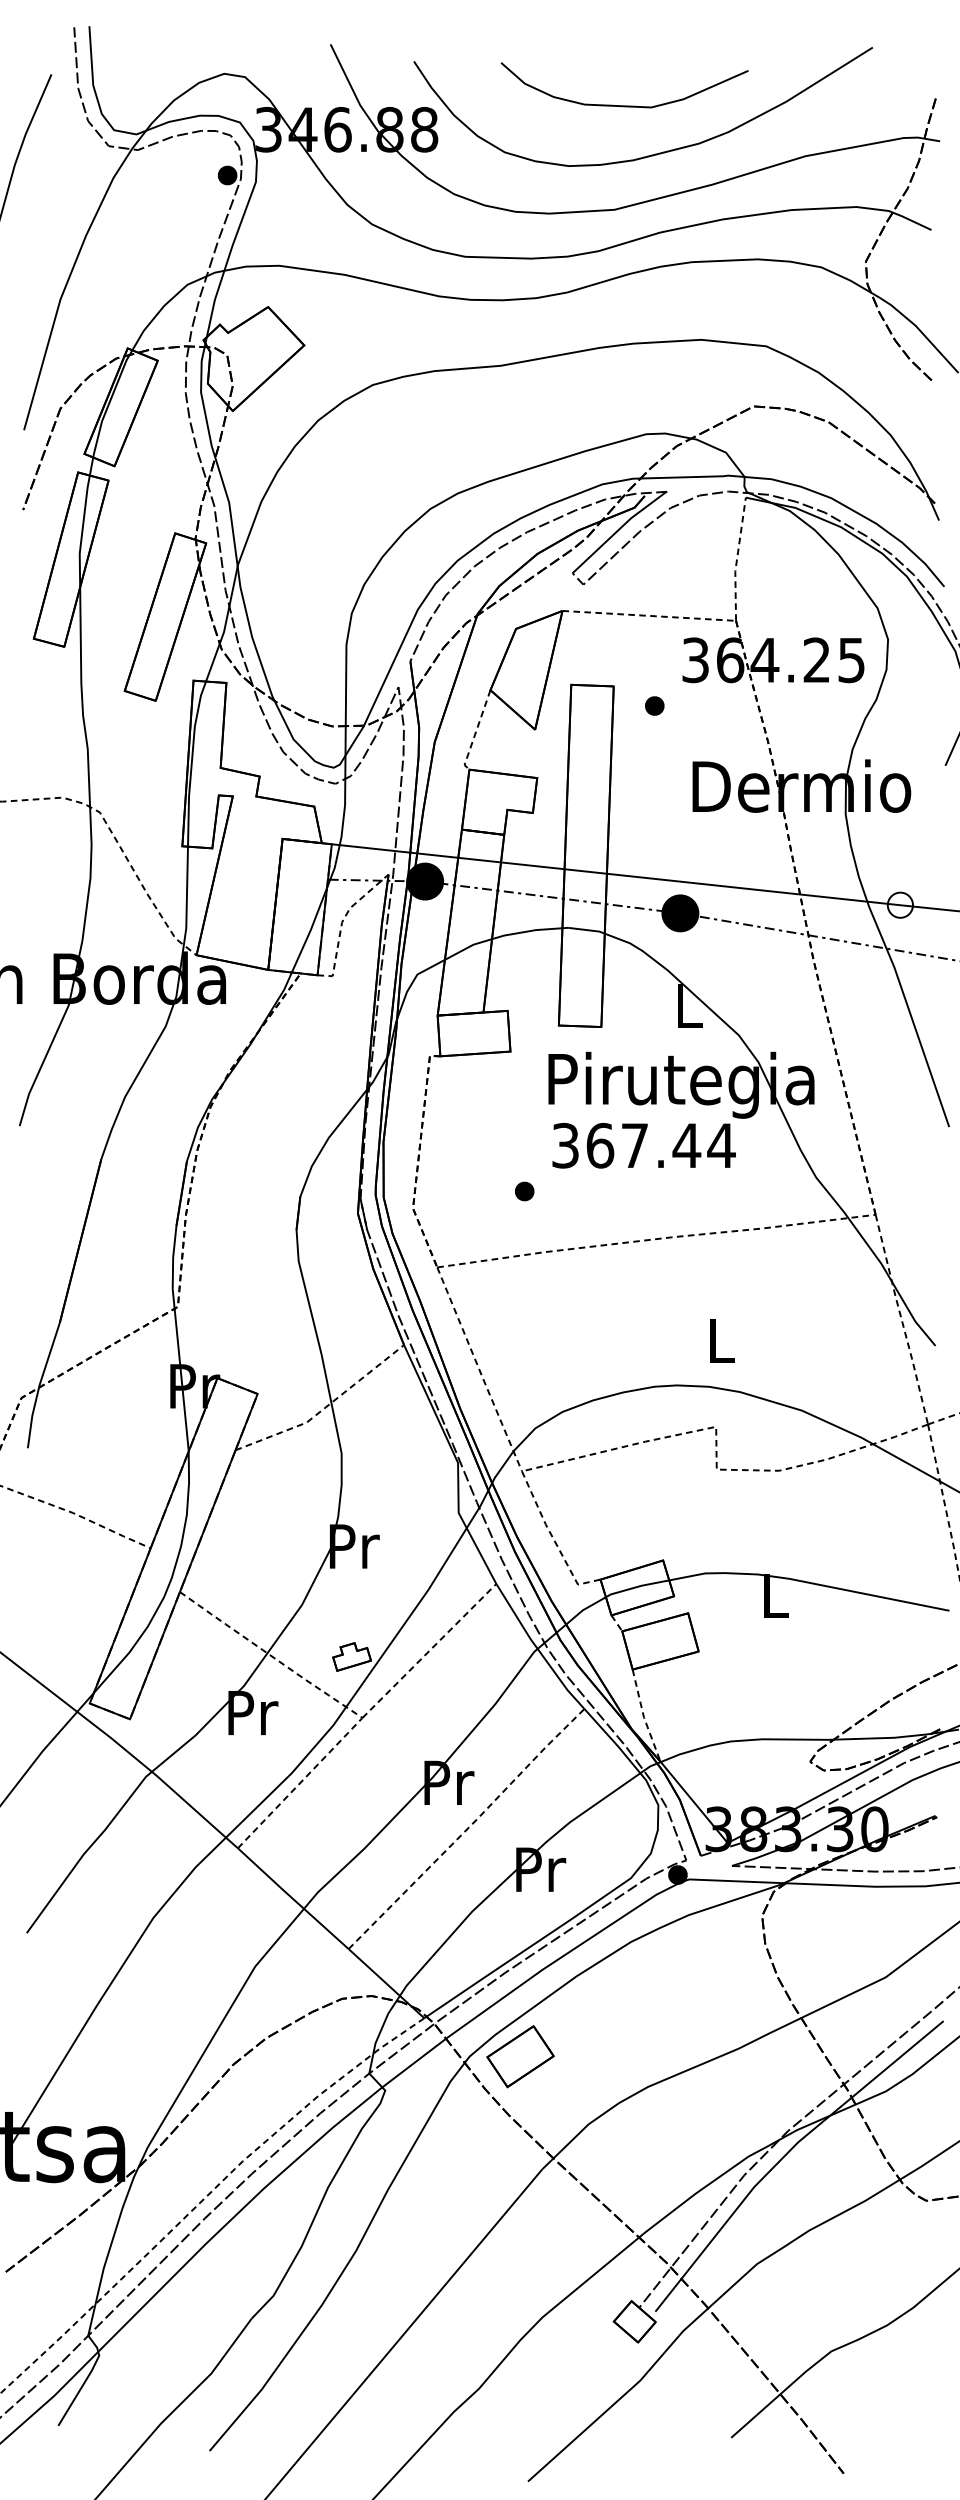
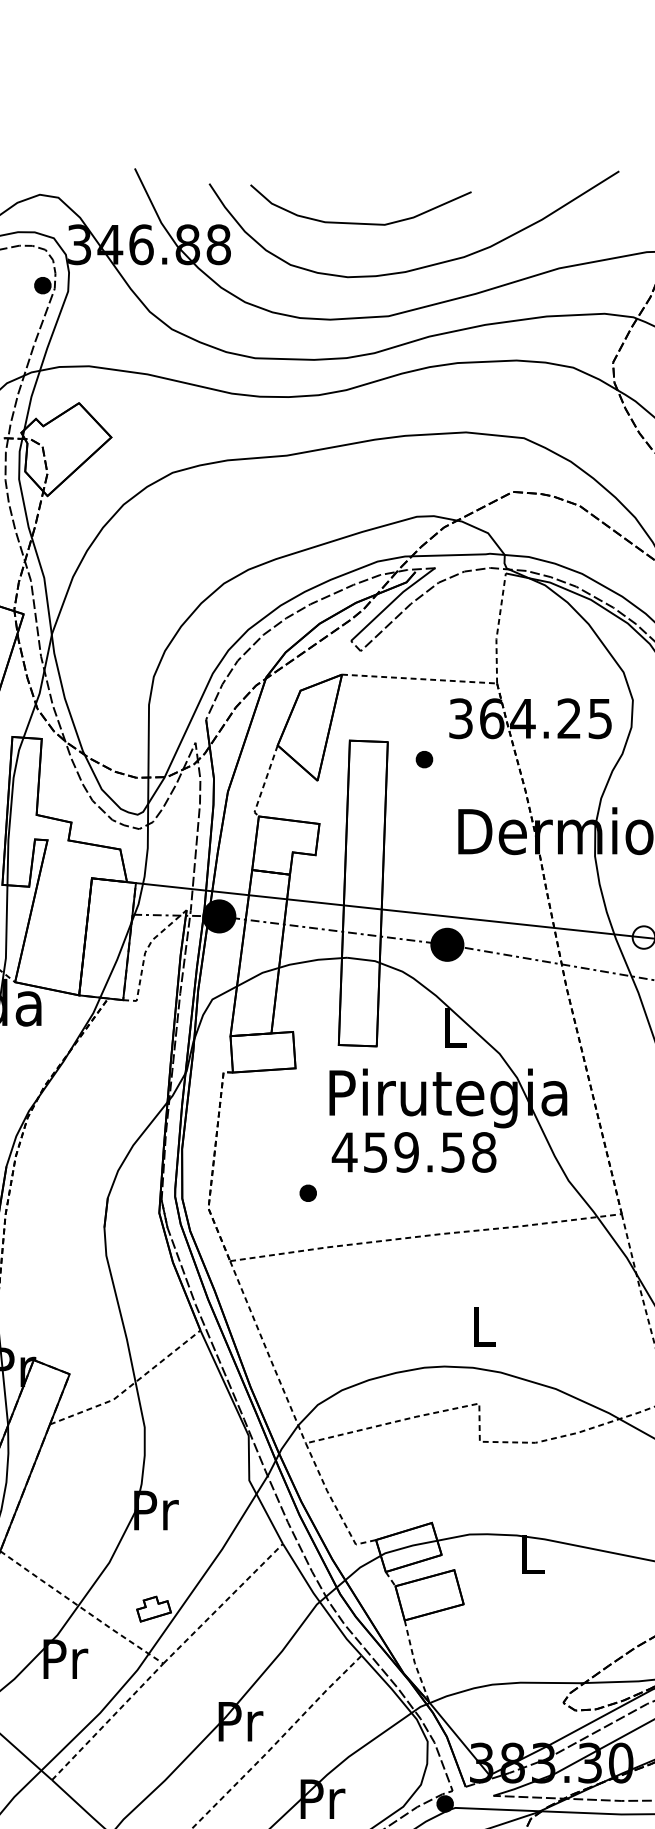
curve: (624, 105) -> (360, 223), moved
text: (643, 1145) -> (414, 1152), 367.44 -> 459.58

